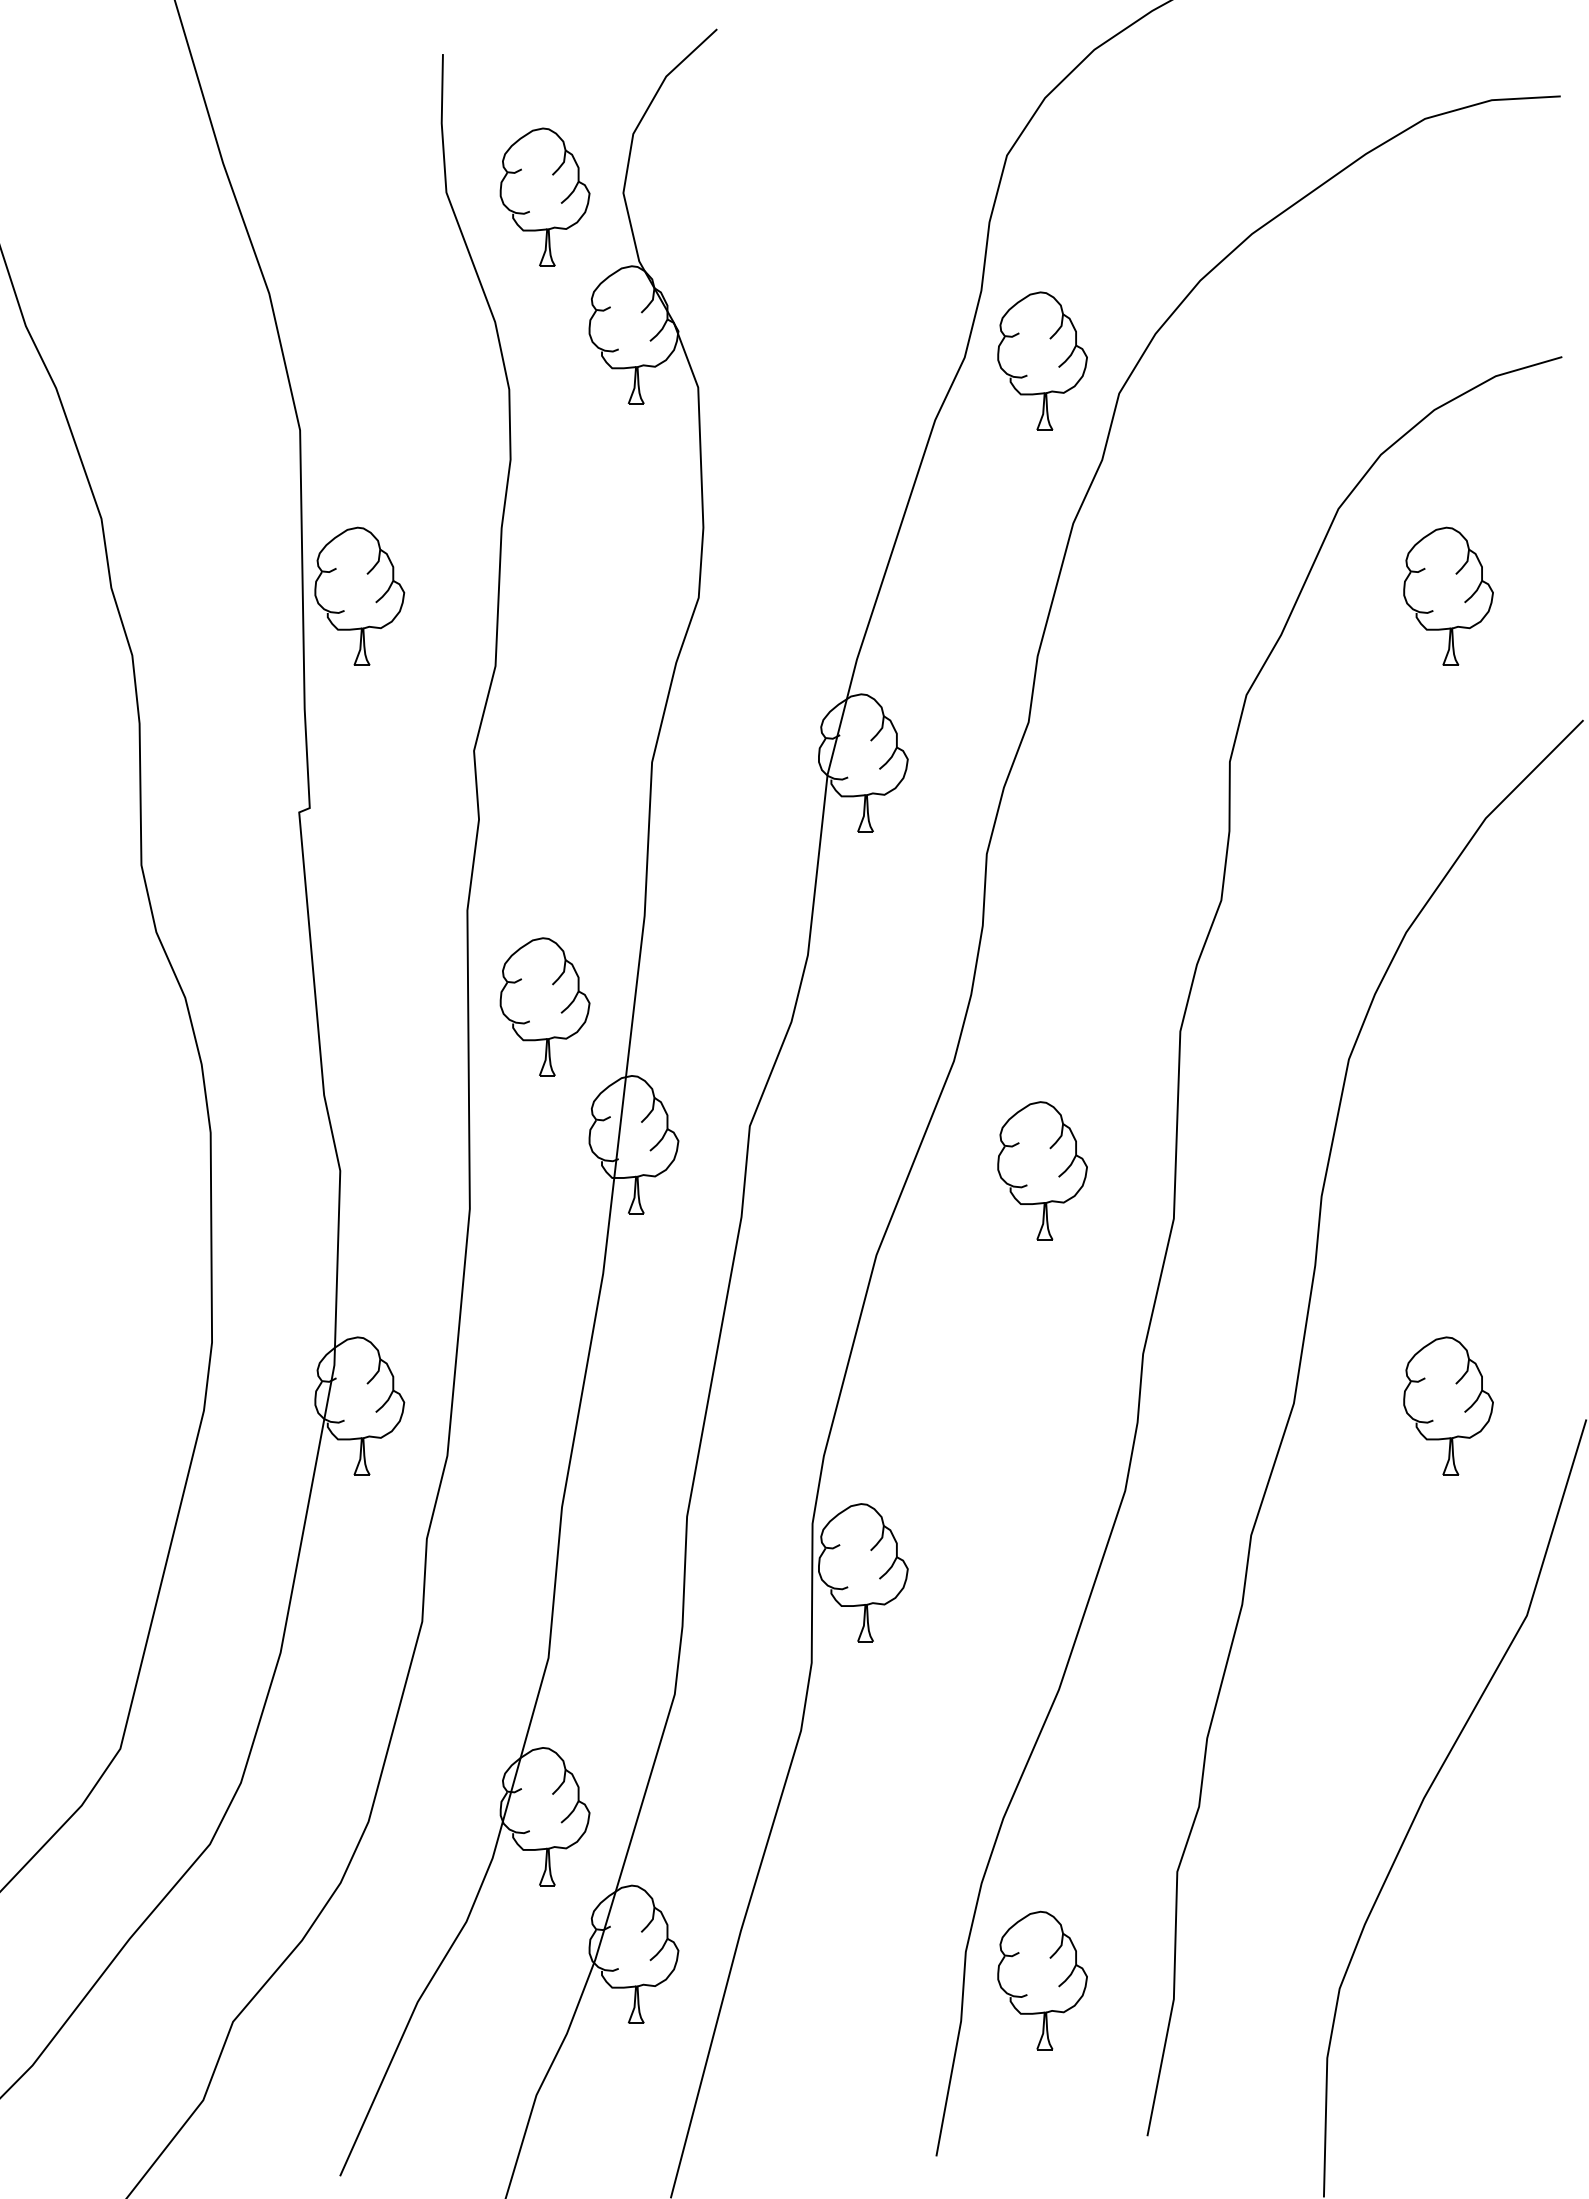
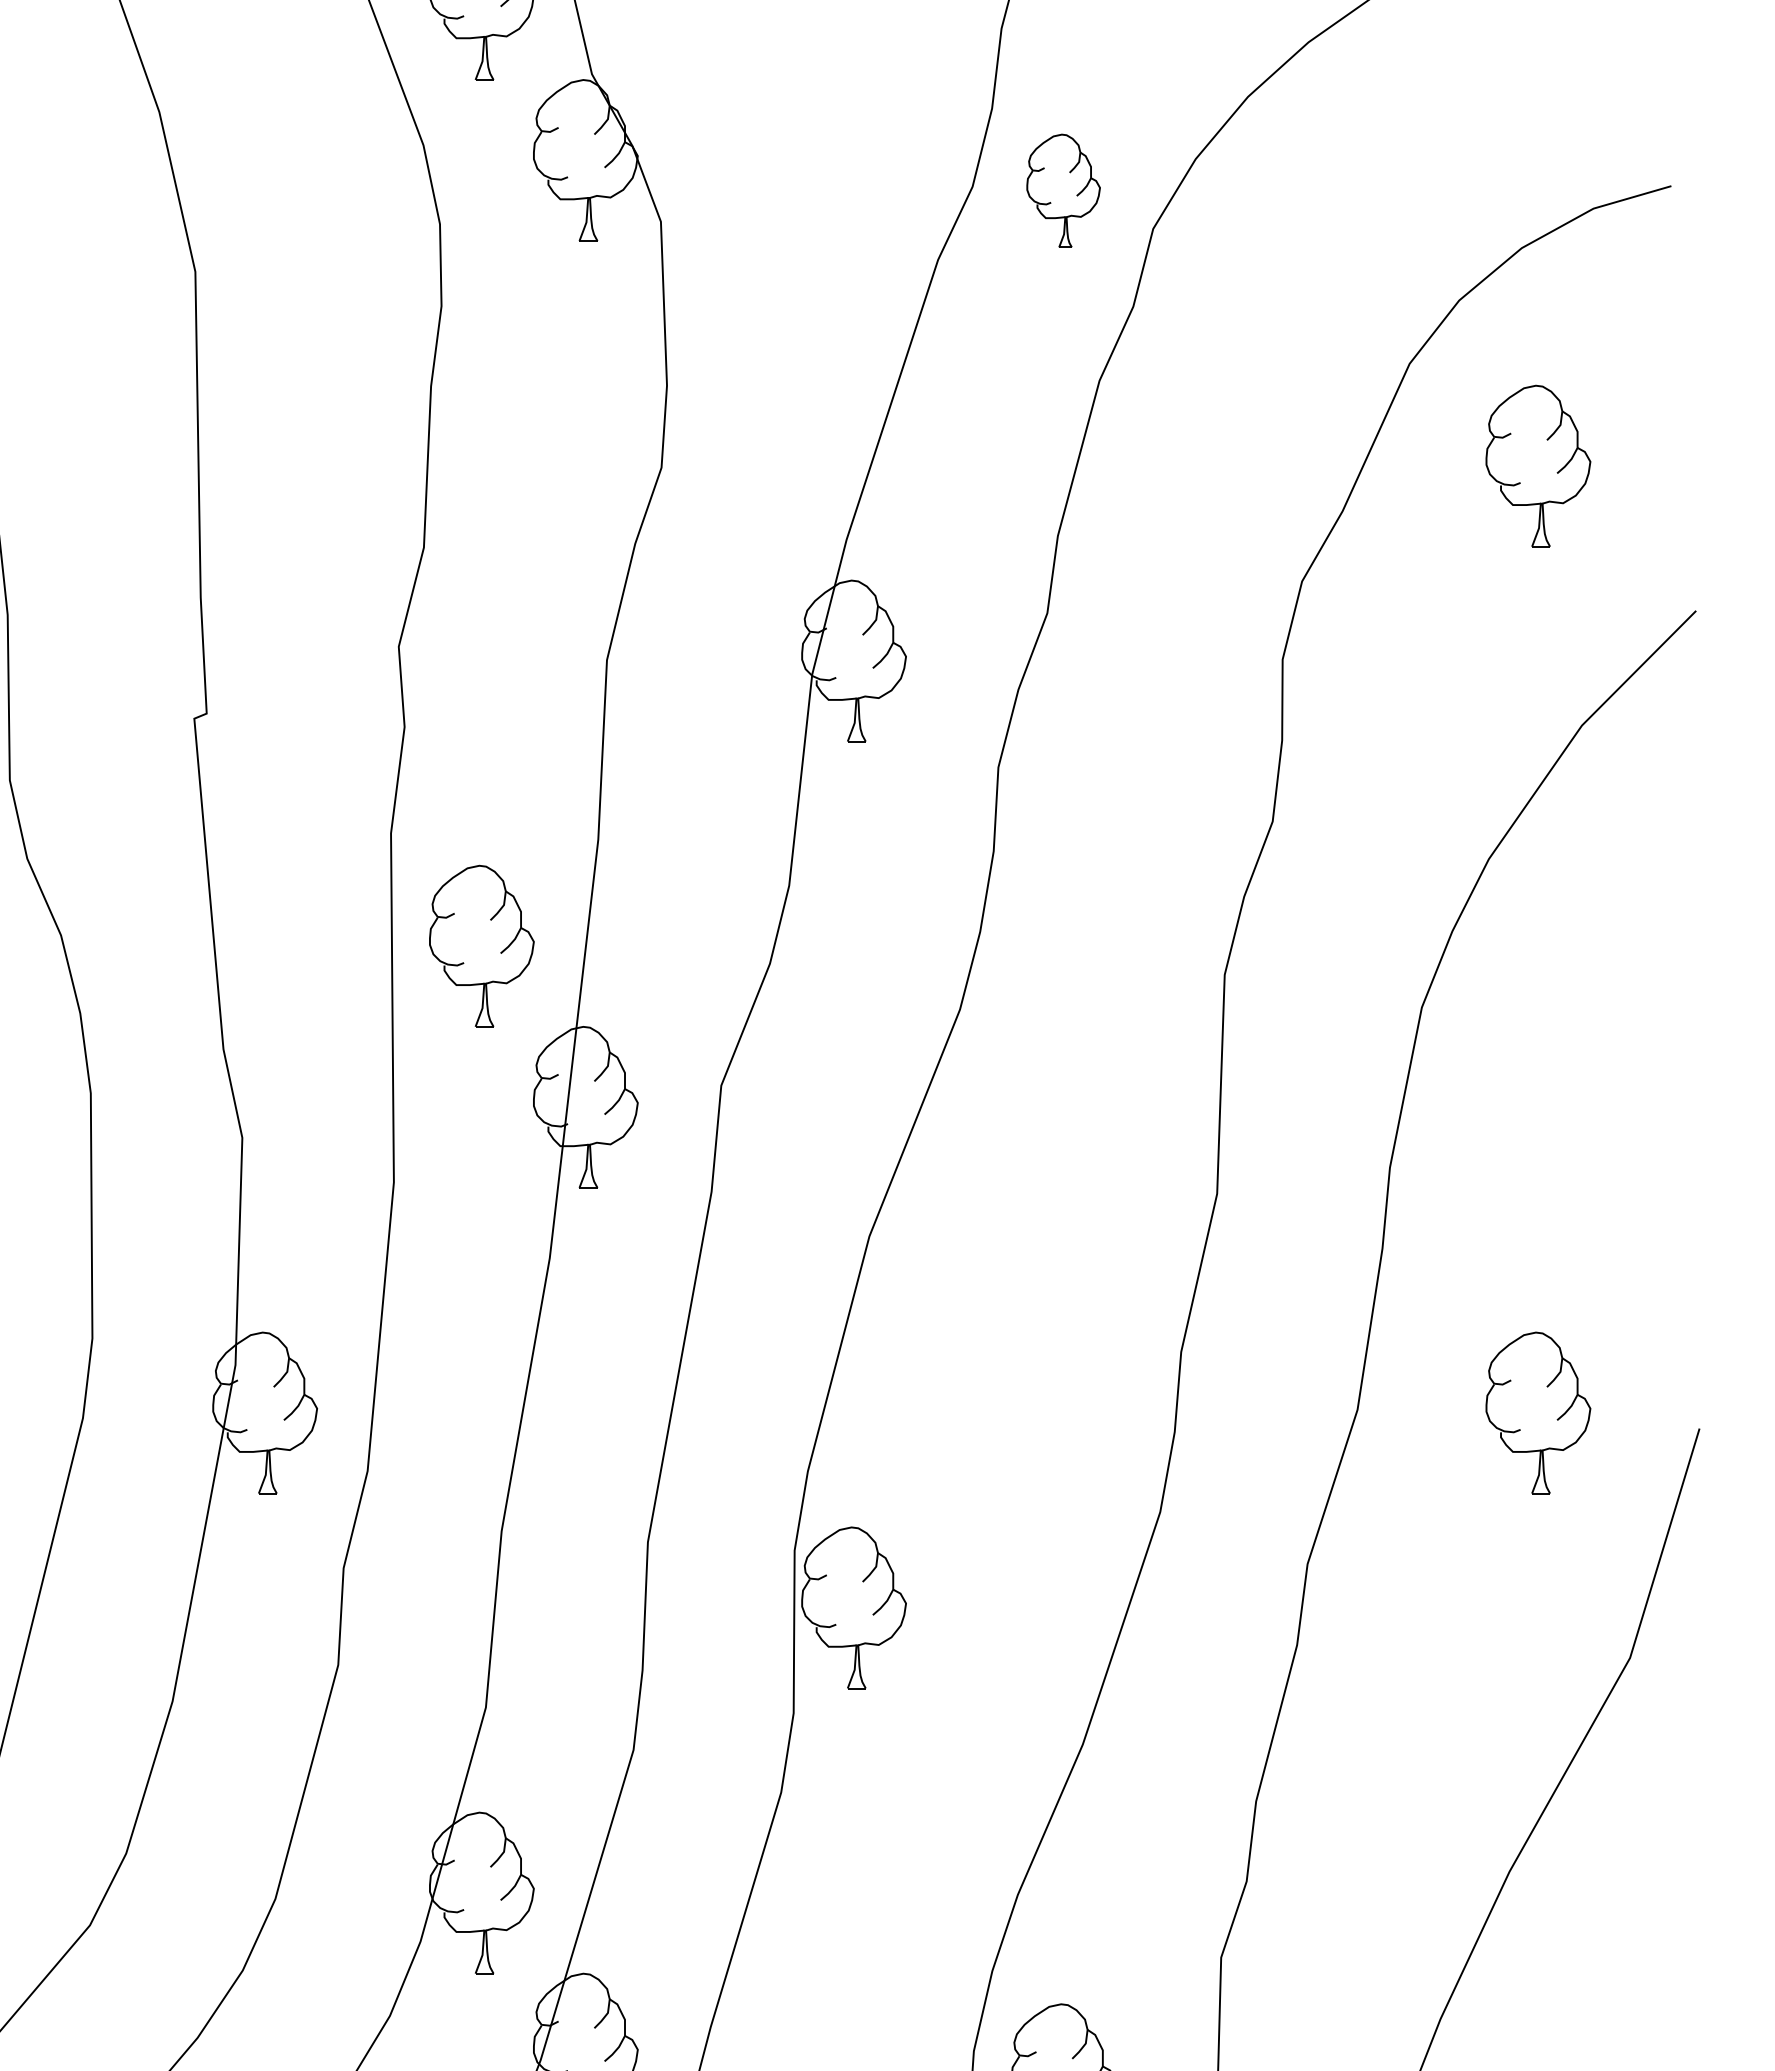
part: (1042, 360) -> (1063, 190), size x0.7
part: (359, 595) -> (264, 465), removed
part: (1042, 1170) -> (1063, 1137), removed

